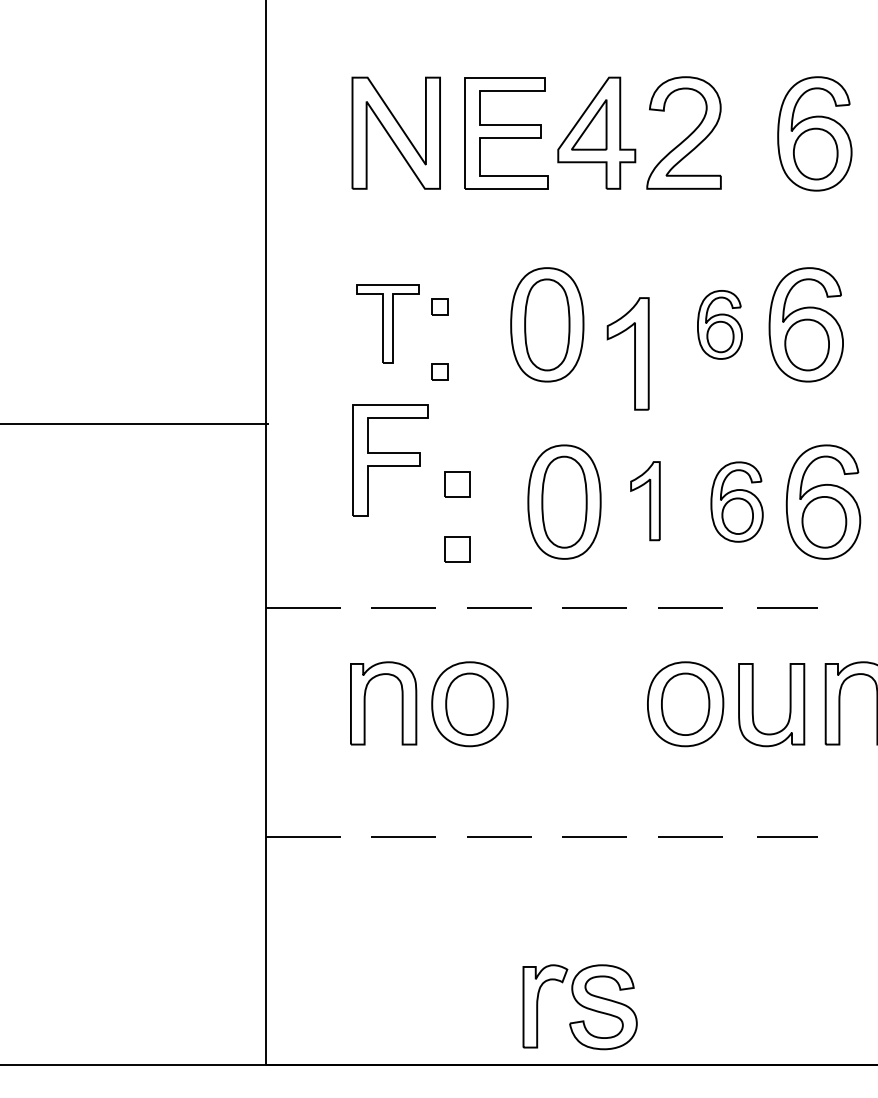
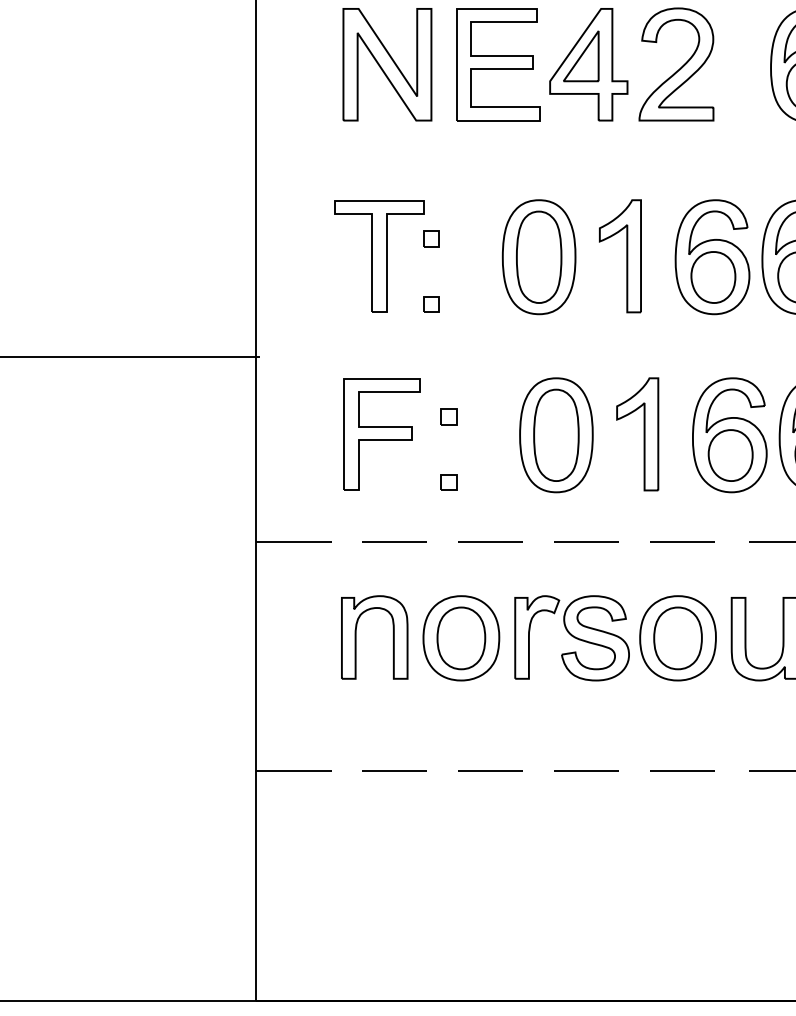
part: (387, 324) -> (378, 256), size x1.43
part: (719, 324) -> (712, 256), size x1.67
part: (634, 353) -> (626, 255), moved
part: (390, 460) -> (381, 434), moved
part: (457, 483) -> (448, 416), size x0.62
part: (645, 500) -> (637, 433), size x1.43
part: (736, 501) -> (729, 434), size x1.43
part: (457, 549) -> (448, 482), size x0.62
part: (579, 1007) -> (571, 638), moved

